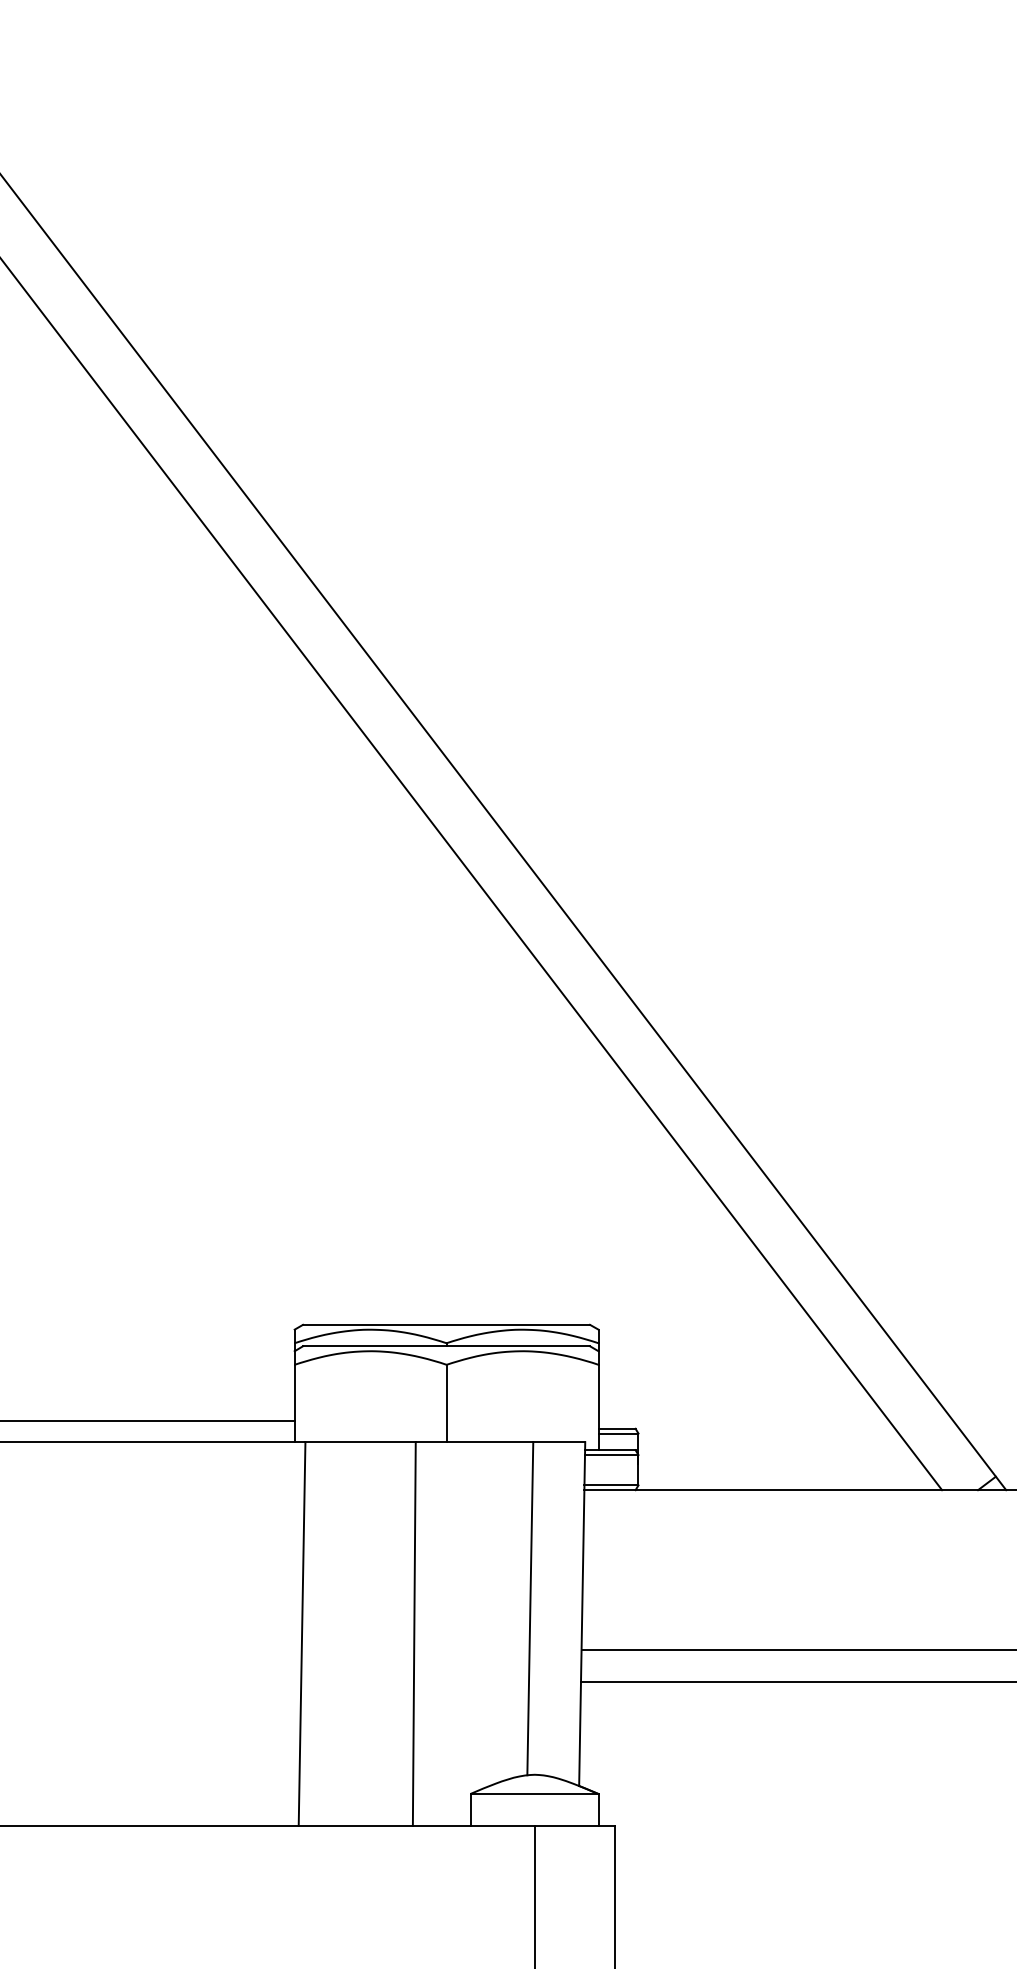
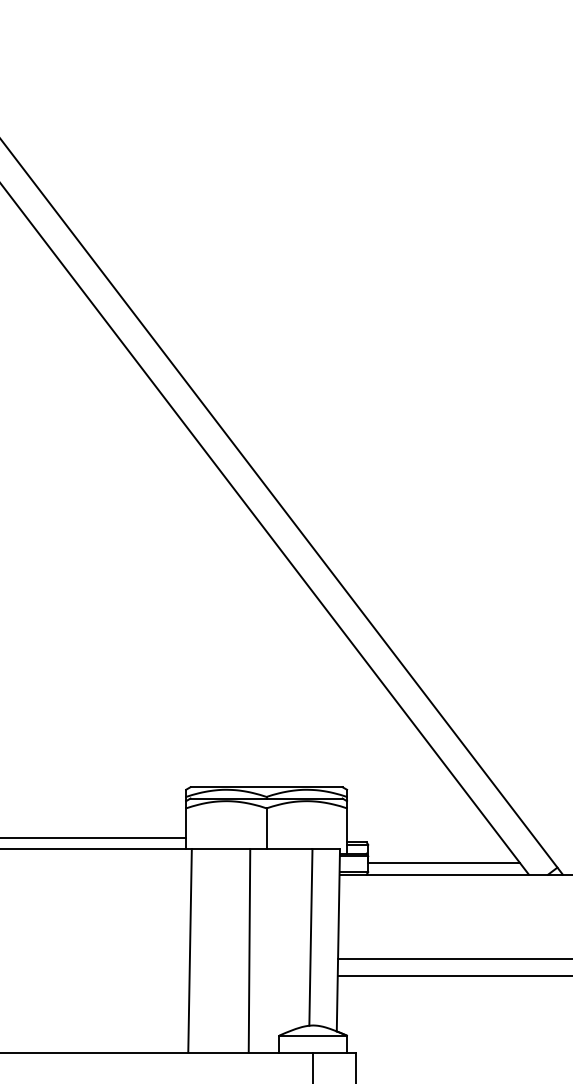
line: (782, 1468) -> (444, 863), added

